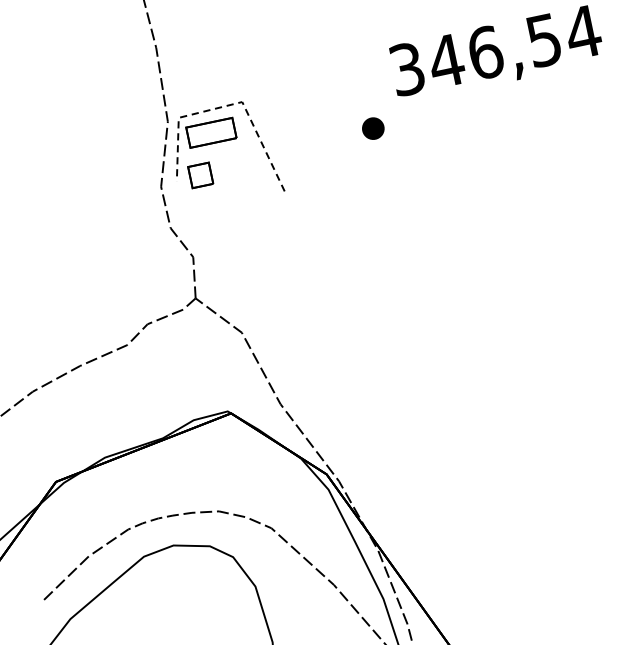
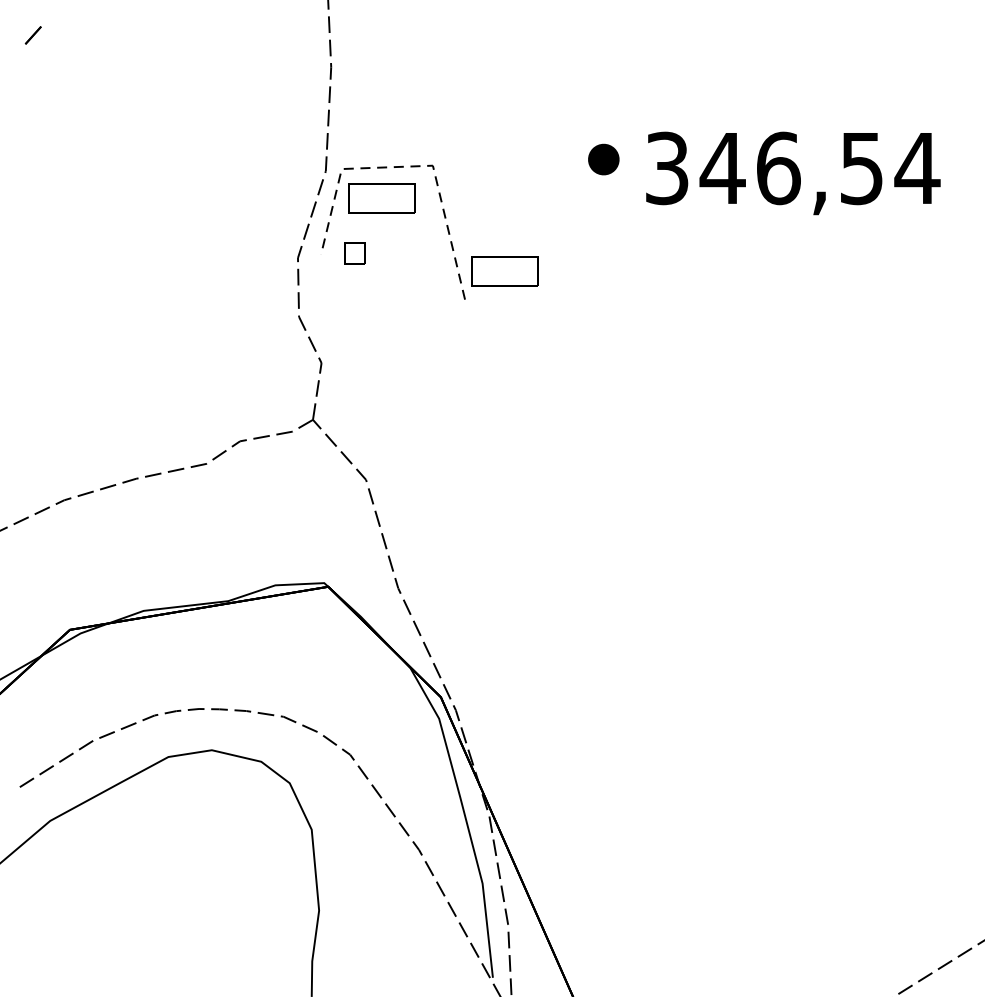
part: (373, 128) -> (603, 159), moved
part: (308, 165) -> (504, 271), added
part: (200, 175) -> (354, 253), size x0.7

